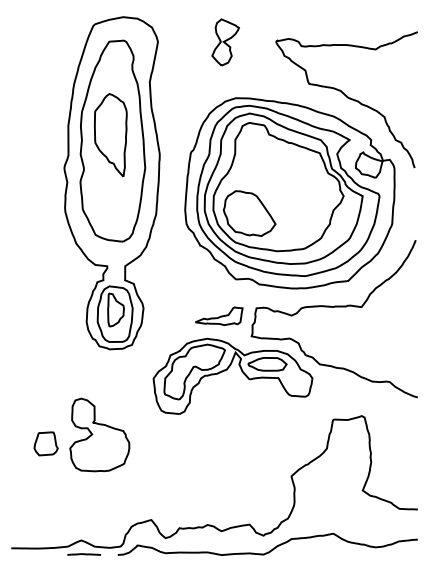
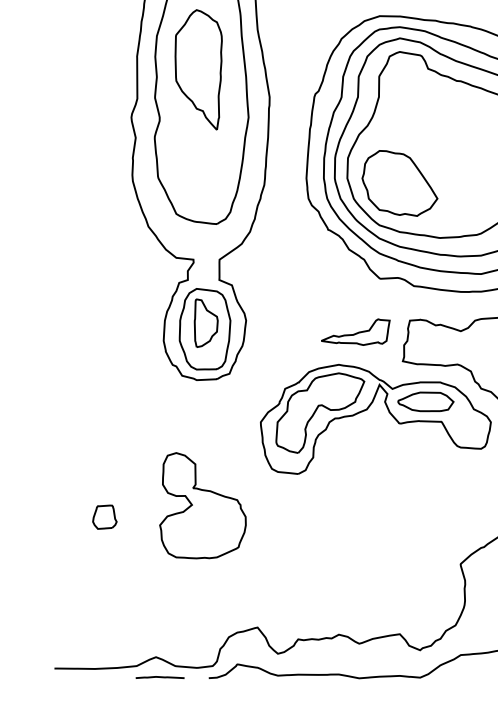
part: (99, 434) -> (202, 505), moved
part: (45, 443) -> (104, 516), size x0.7

